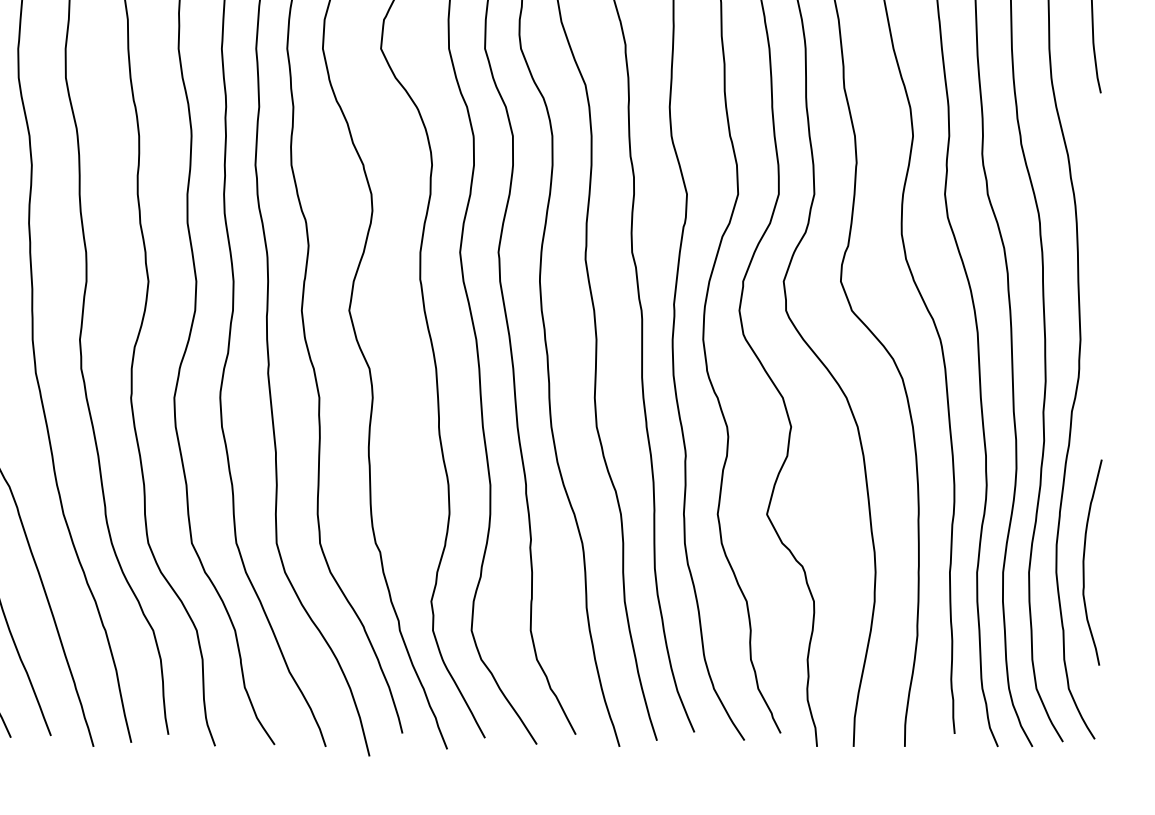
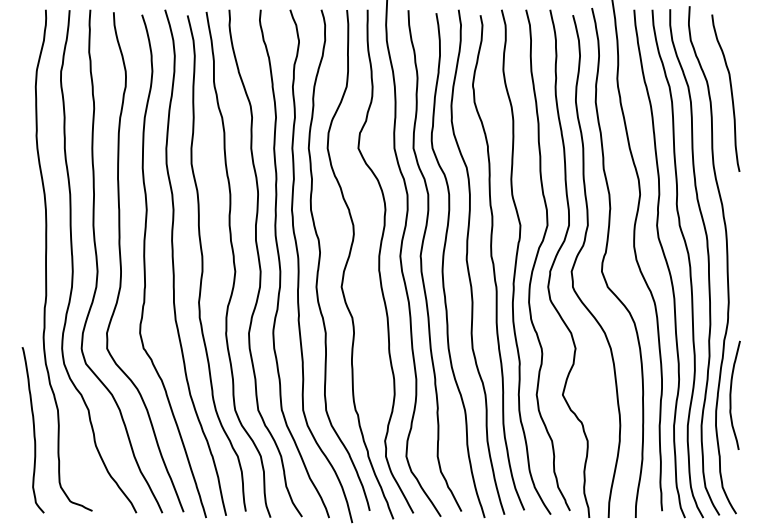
curve: (1085, 560) -> (731, 394), moved

